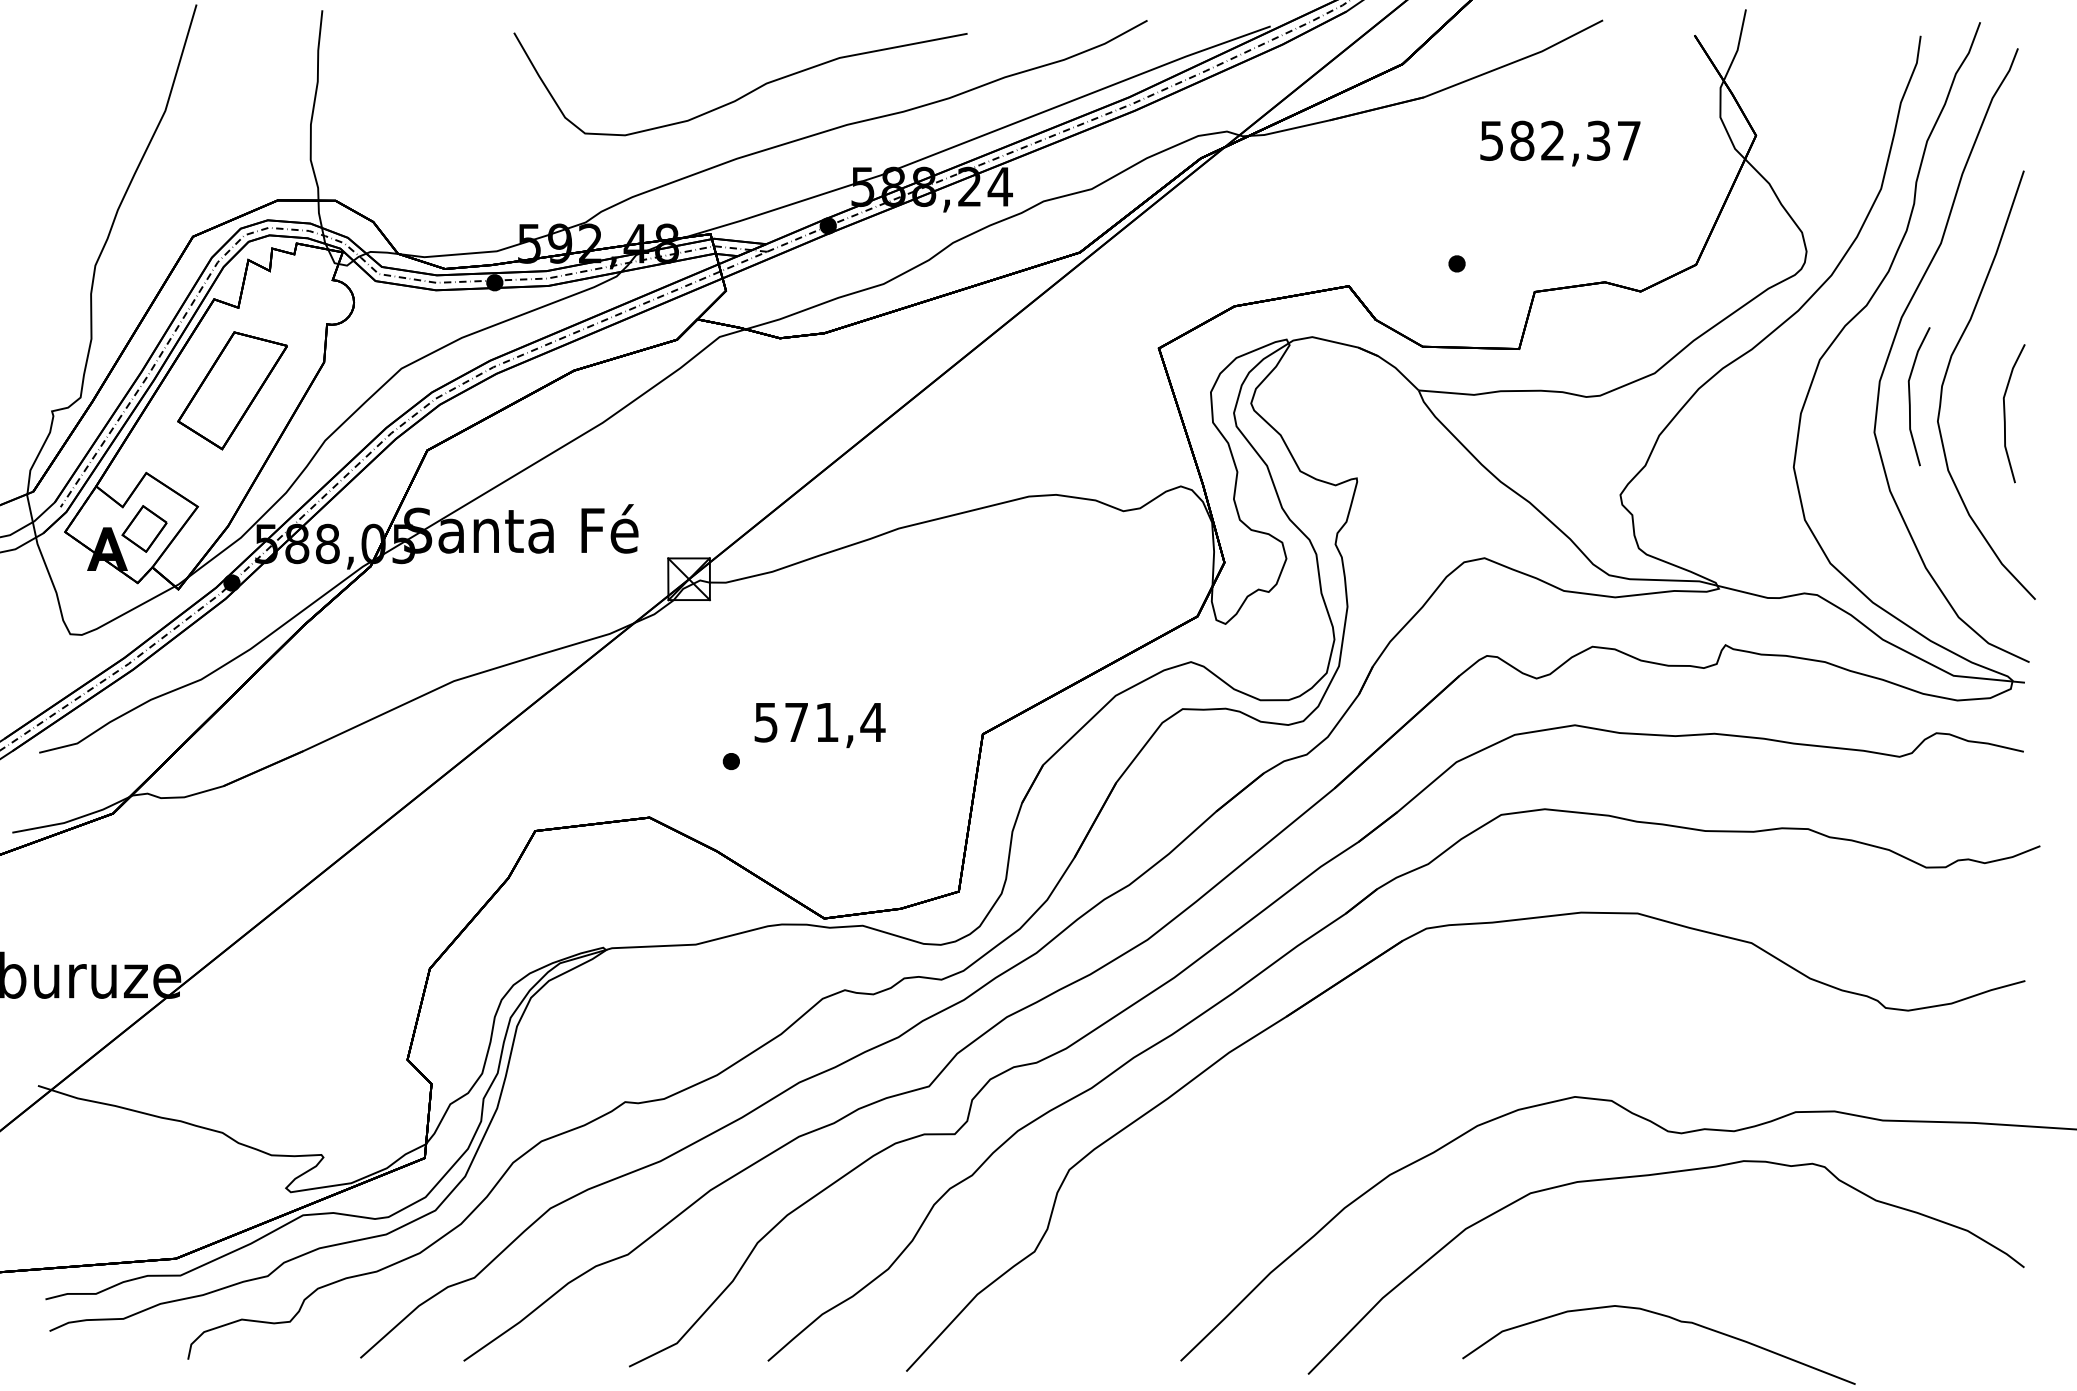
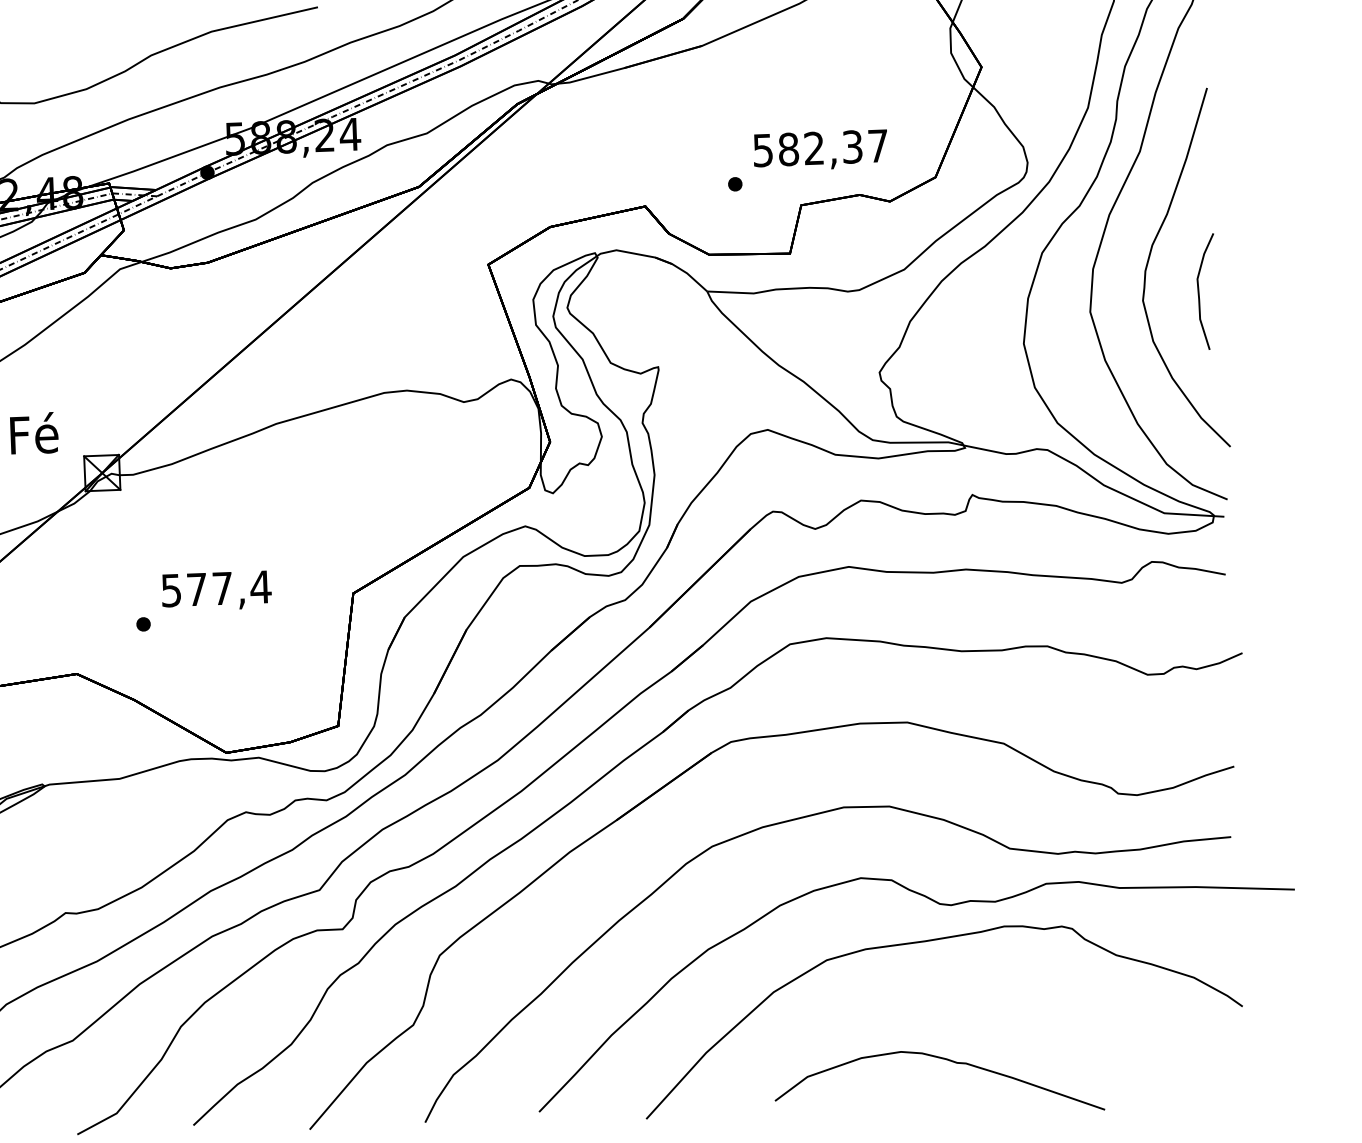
text: (1560, 143) -> (820, 150), moved
curve: (1910, 396) -> (1119, 280), removed
text: (827, 722) -> (222, 588), 571,4 -> 577,4
curve: (1497, 1025) -> (793, 820), added

